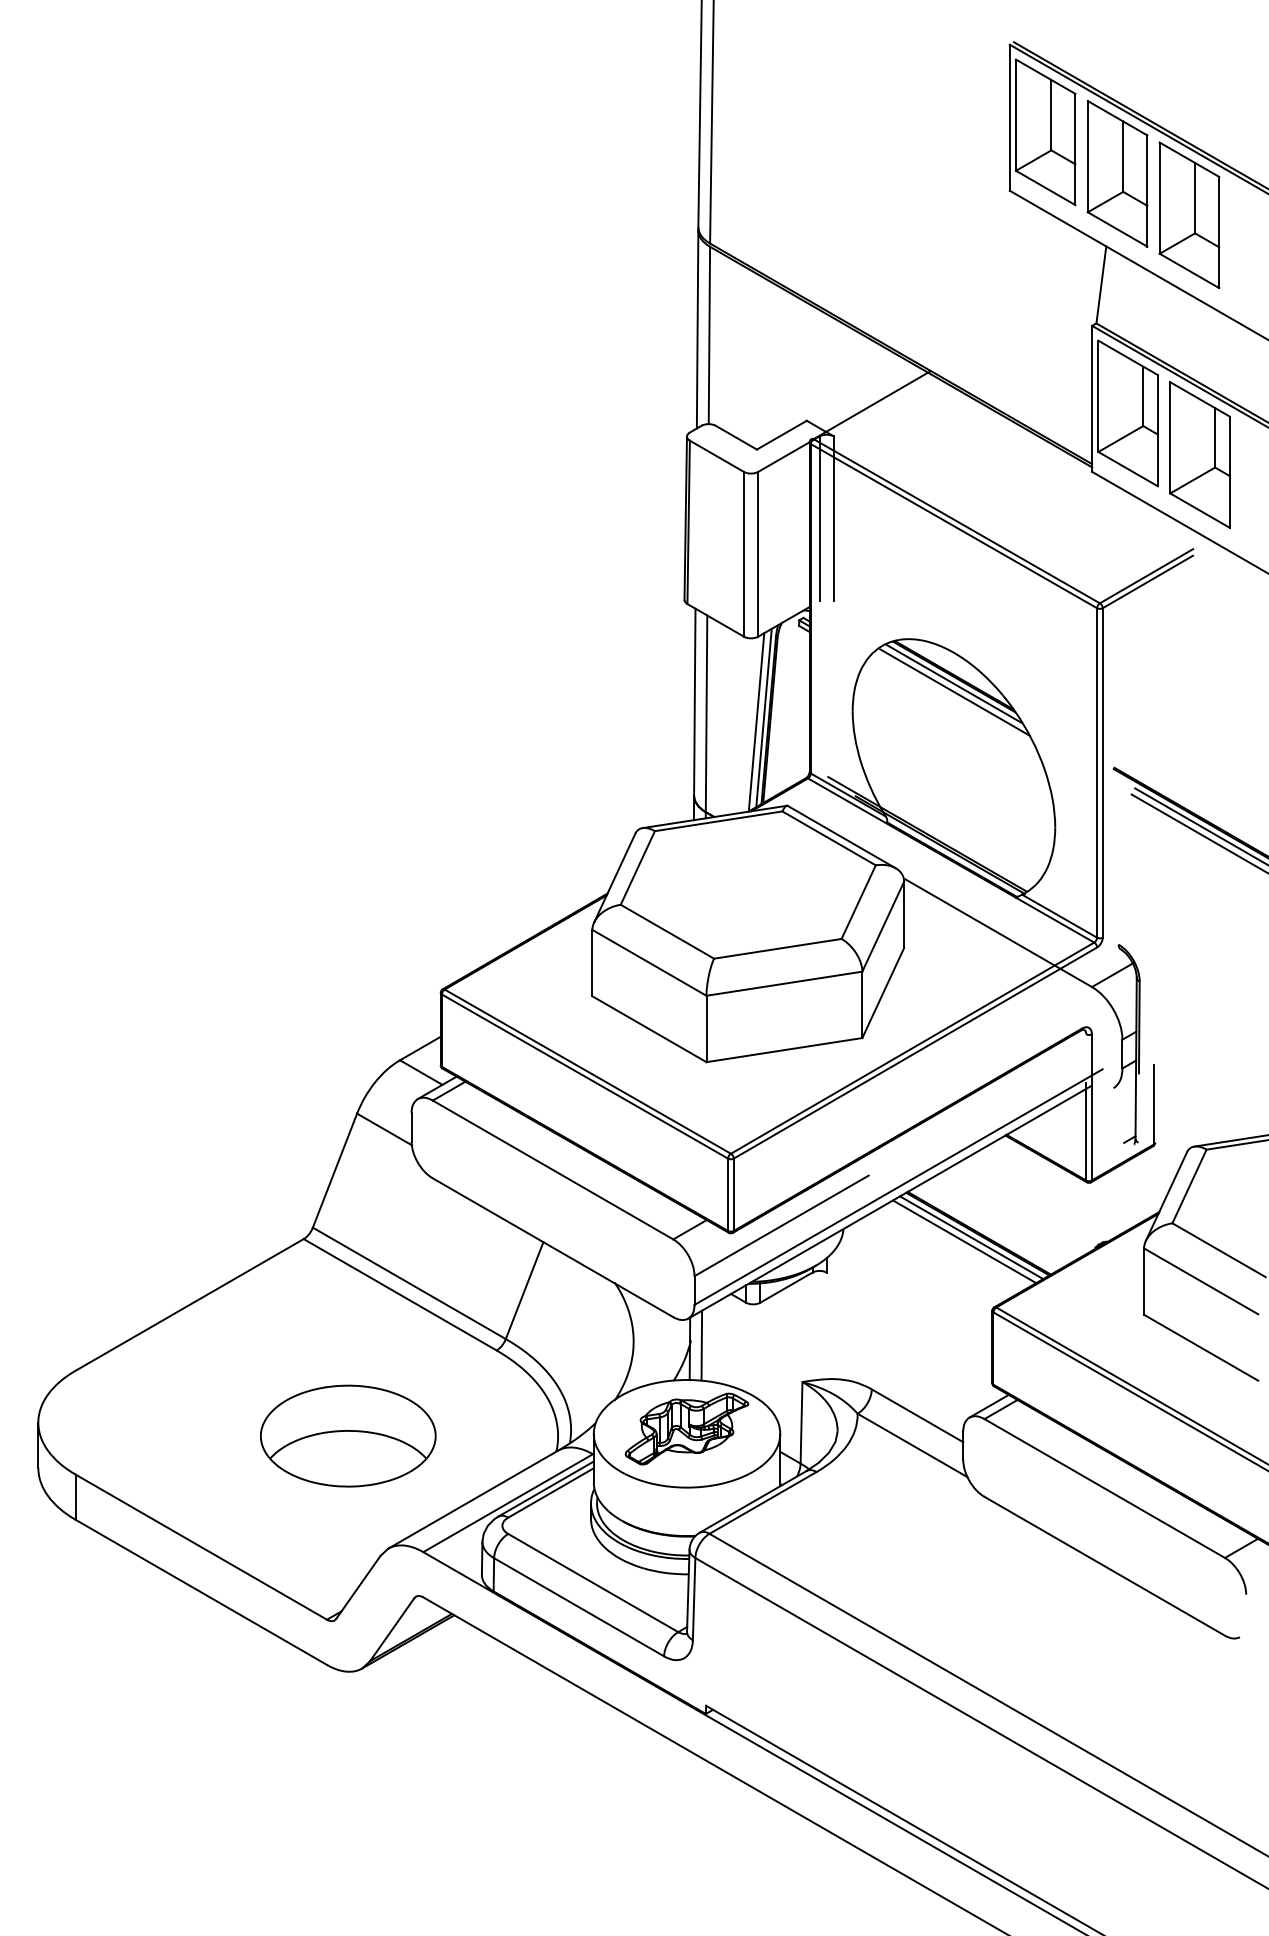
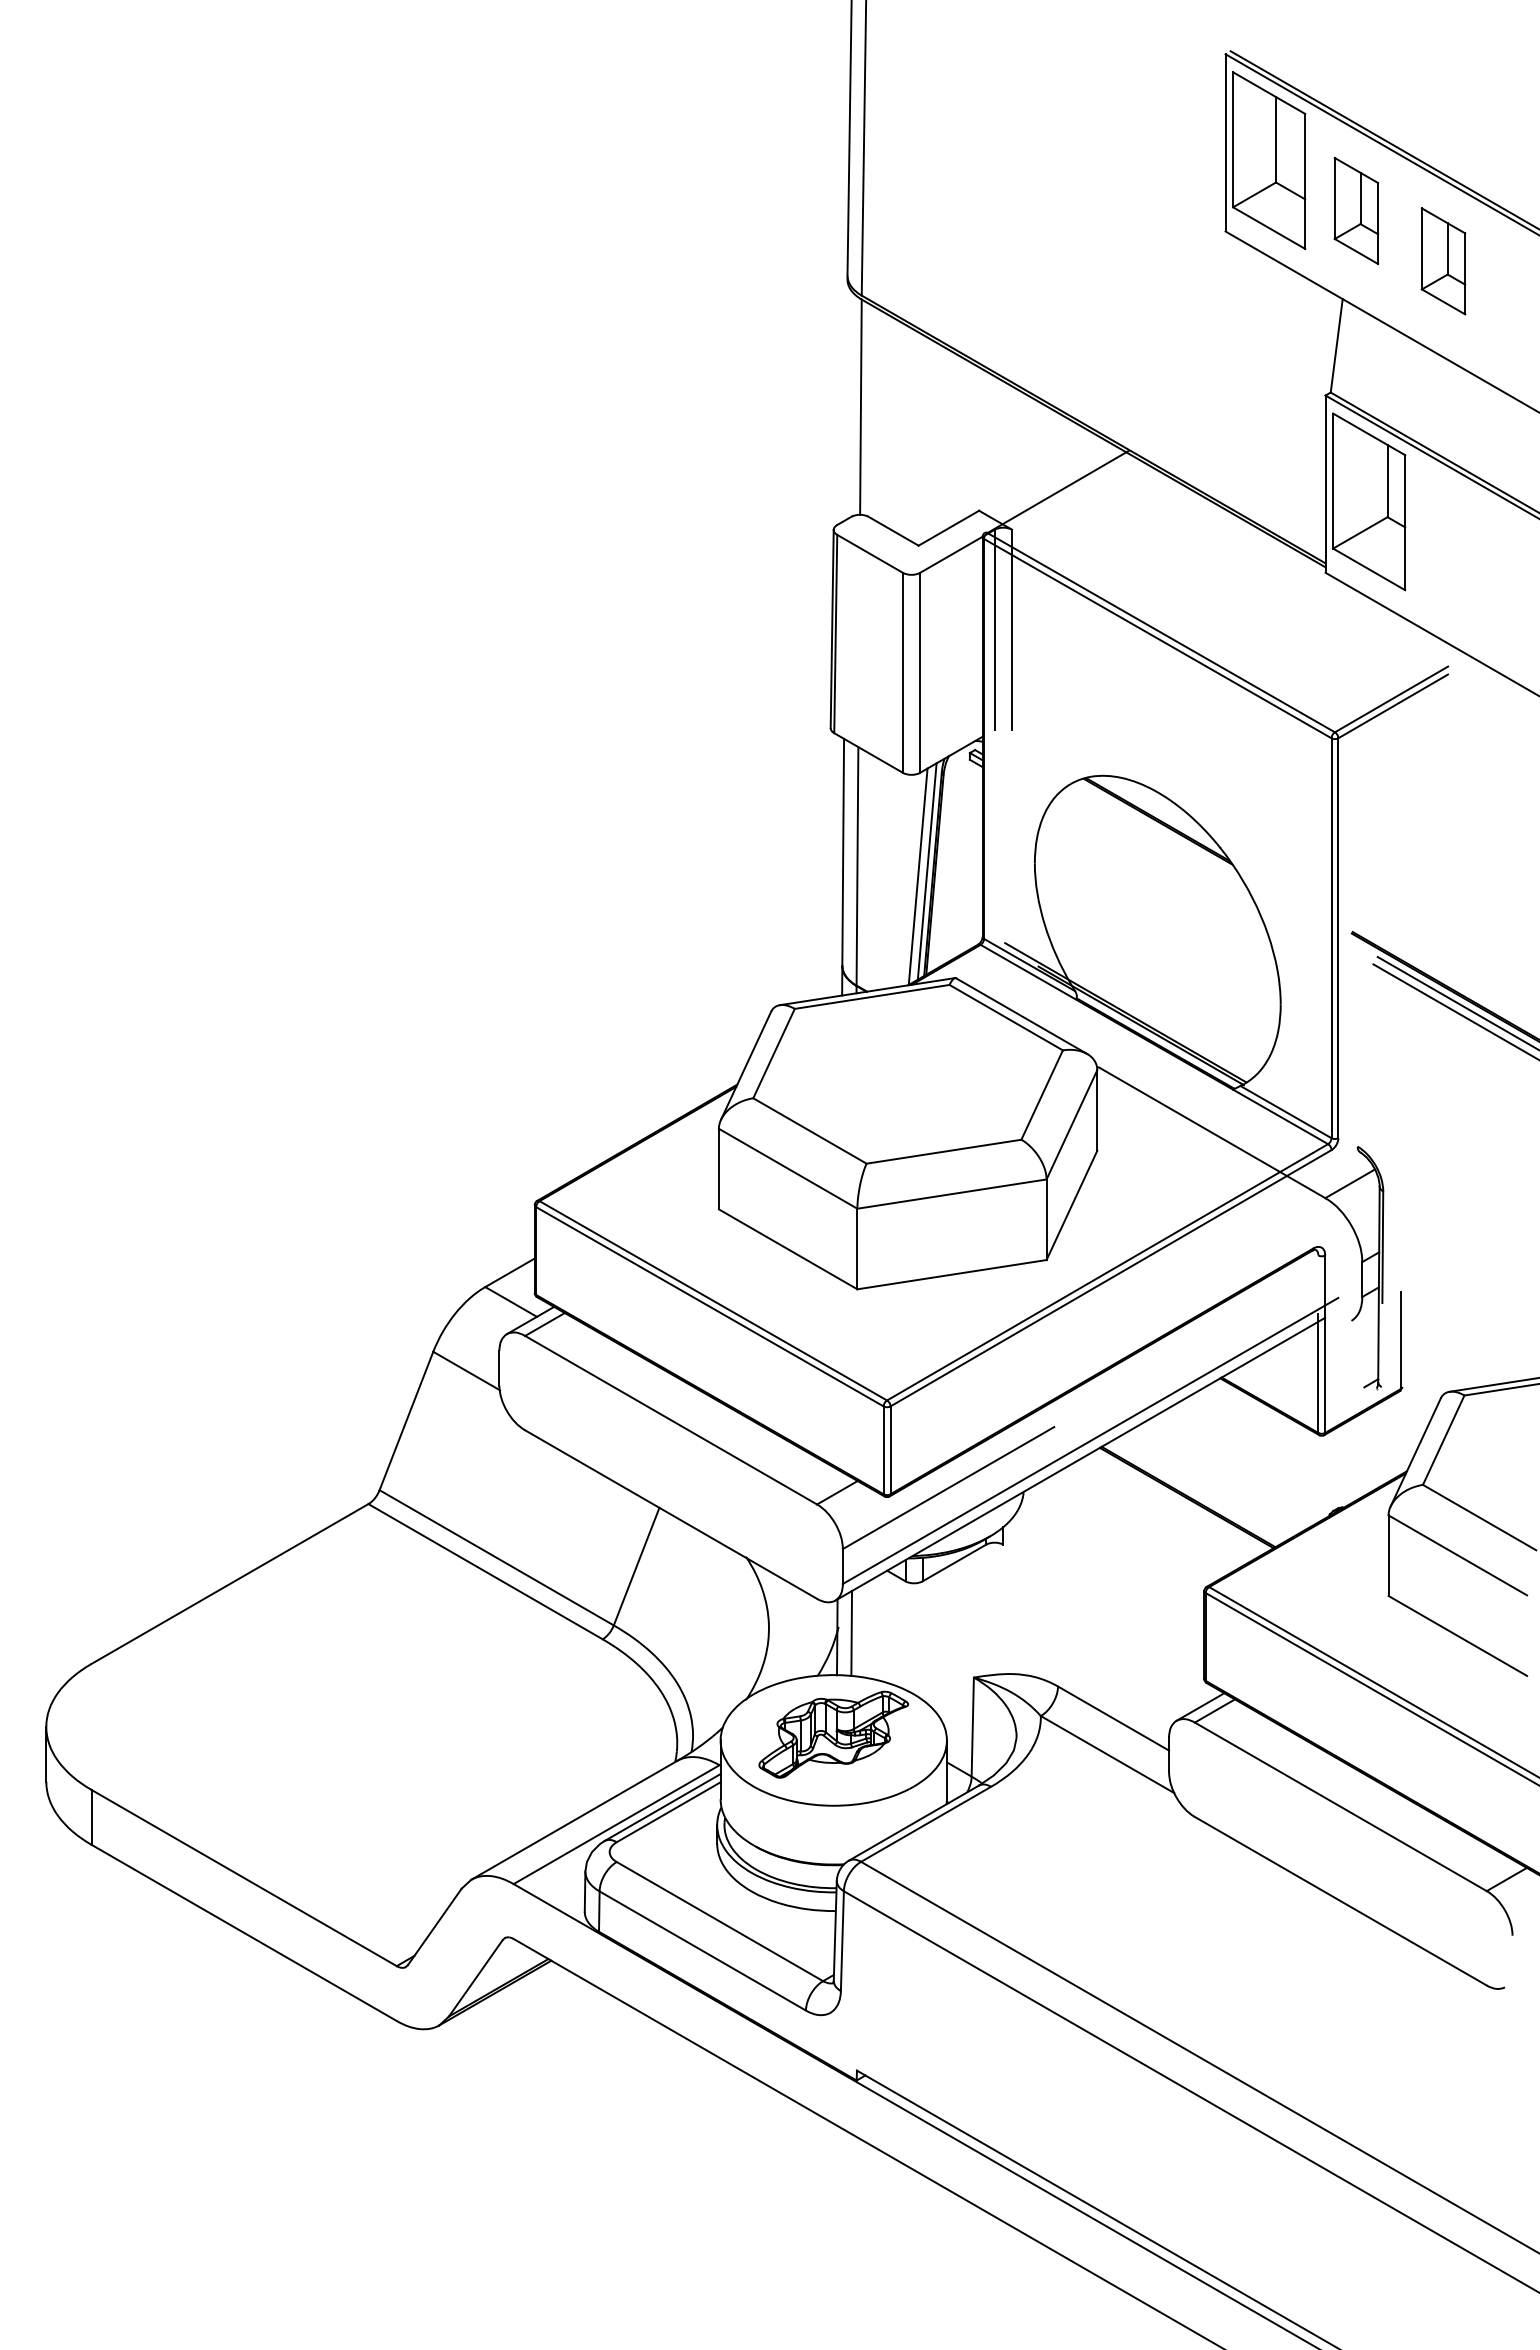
part: (1117, 173) -> (1356, 210), size x0.6
part: (1189, 215) -> (1443, 261), size x0.6
line: (697, 329) -> (846, 399), removed
part: (1200, 454) -> (1456, 551), removed
line: (953, 684) -> (1157, 830), removed
line: (954, 692) -> (1158, 840), removed
line: (971, 1237) -> (1179, 1502), removed
line: (964, 1241) -> (1170, 1507), removed
part: (348, 1436) -> (422, 1743), removed

